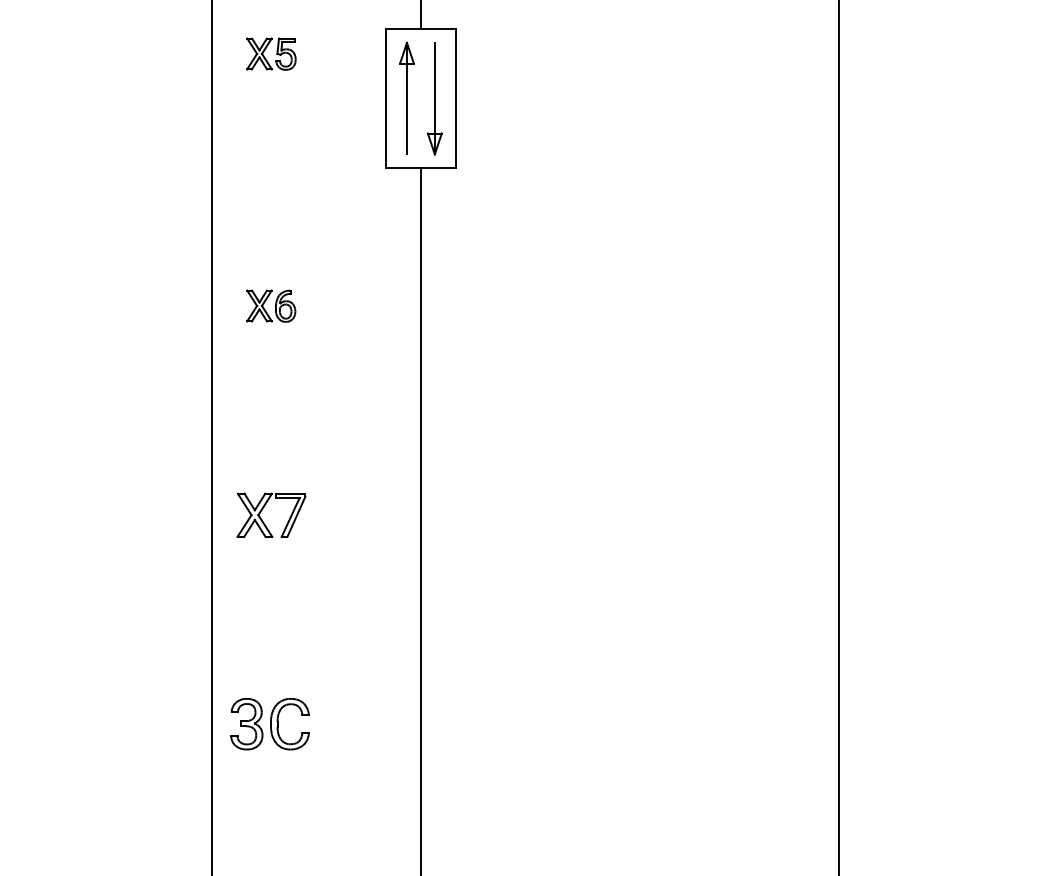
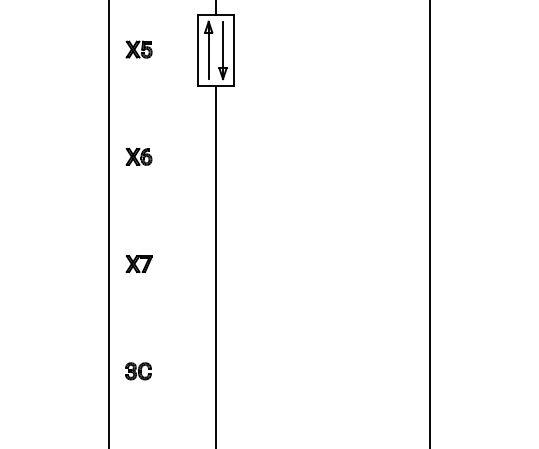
part: (270, 53) -> (138, 49), moved
part: (270, 514) -> (138, 263), size x0.71
part: (270, 724) -> (138, 371), size x0.62

